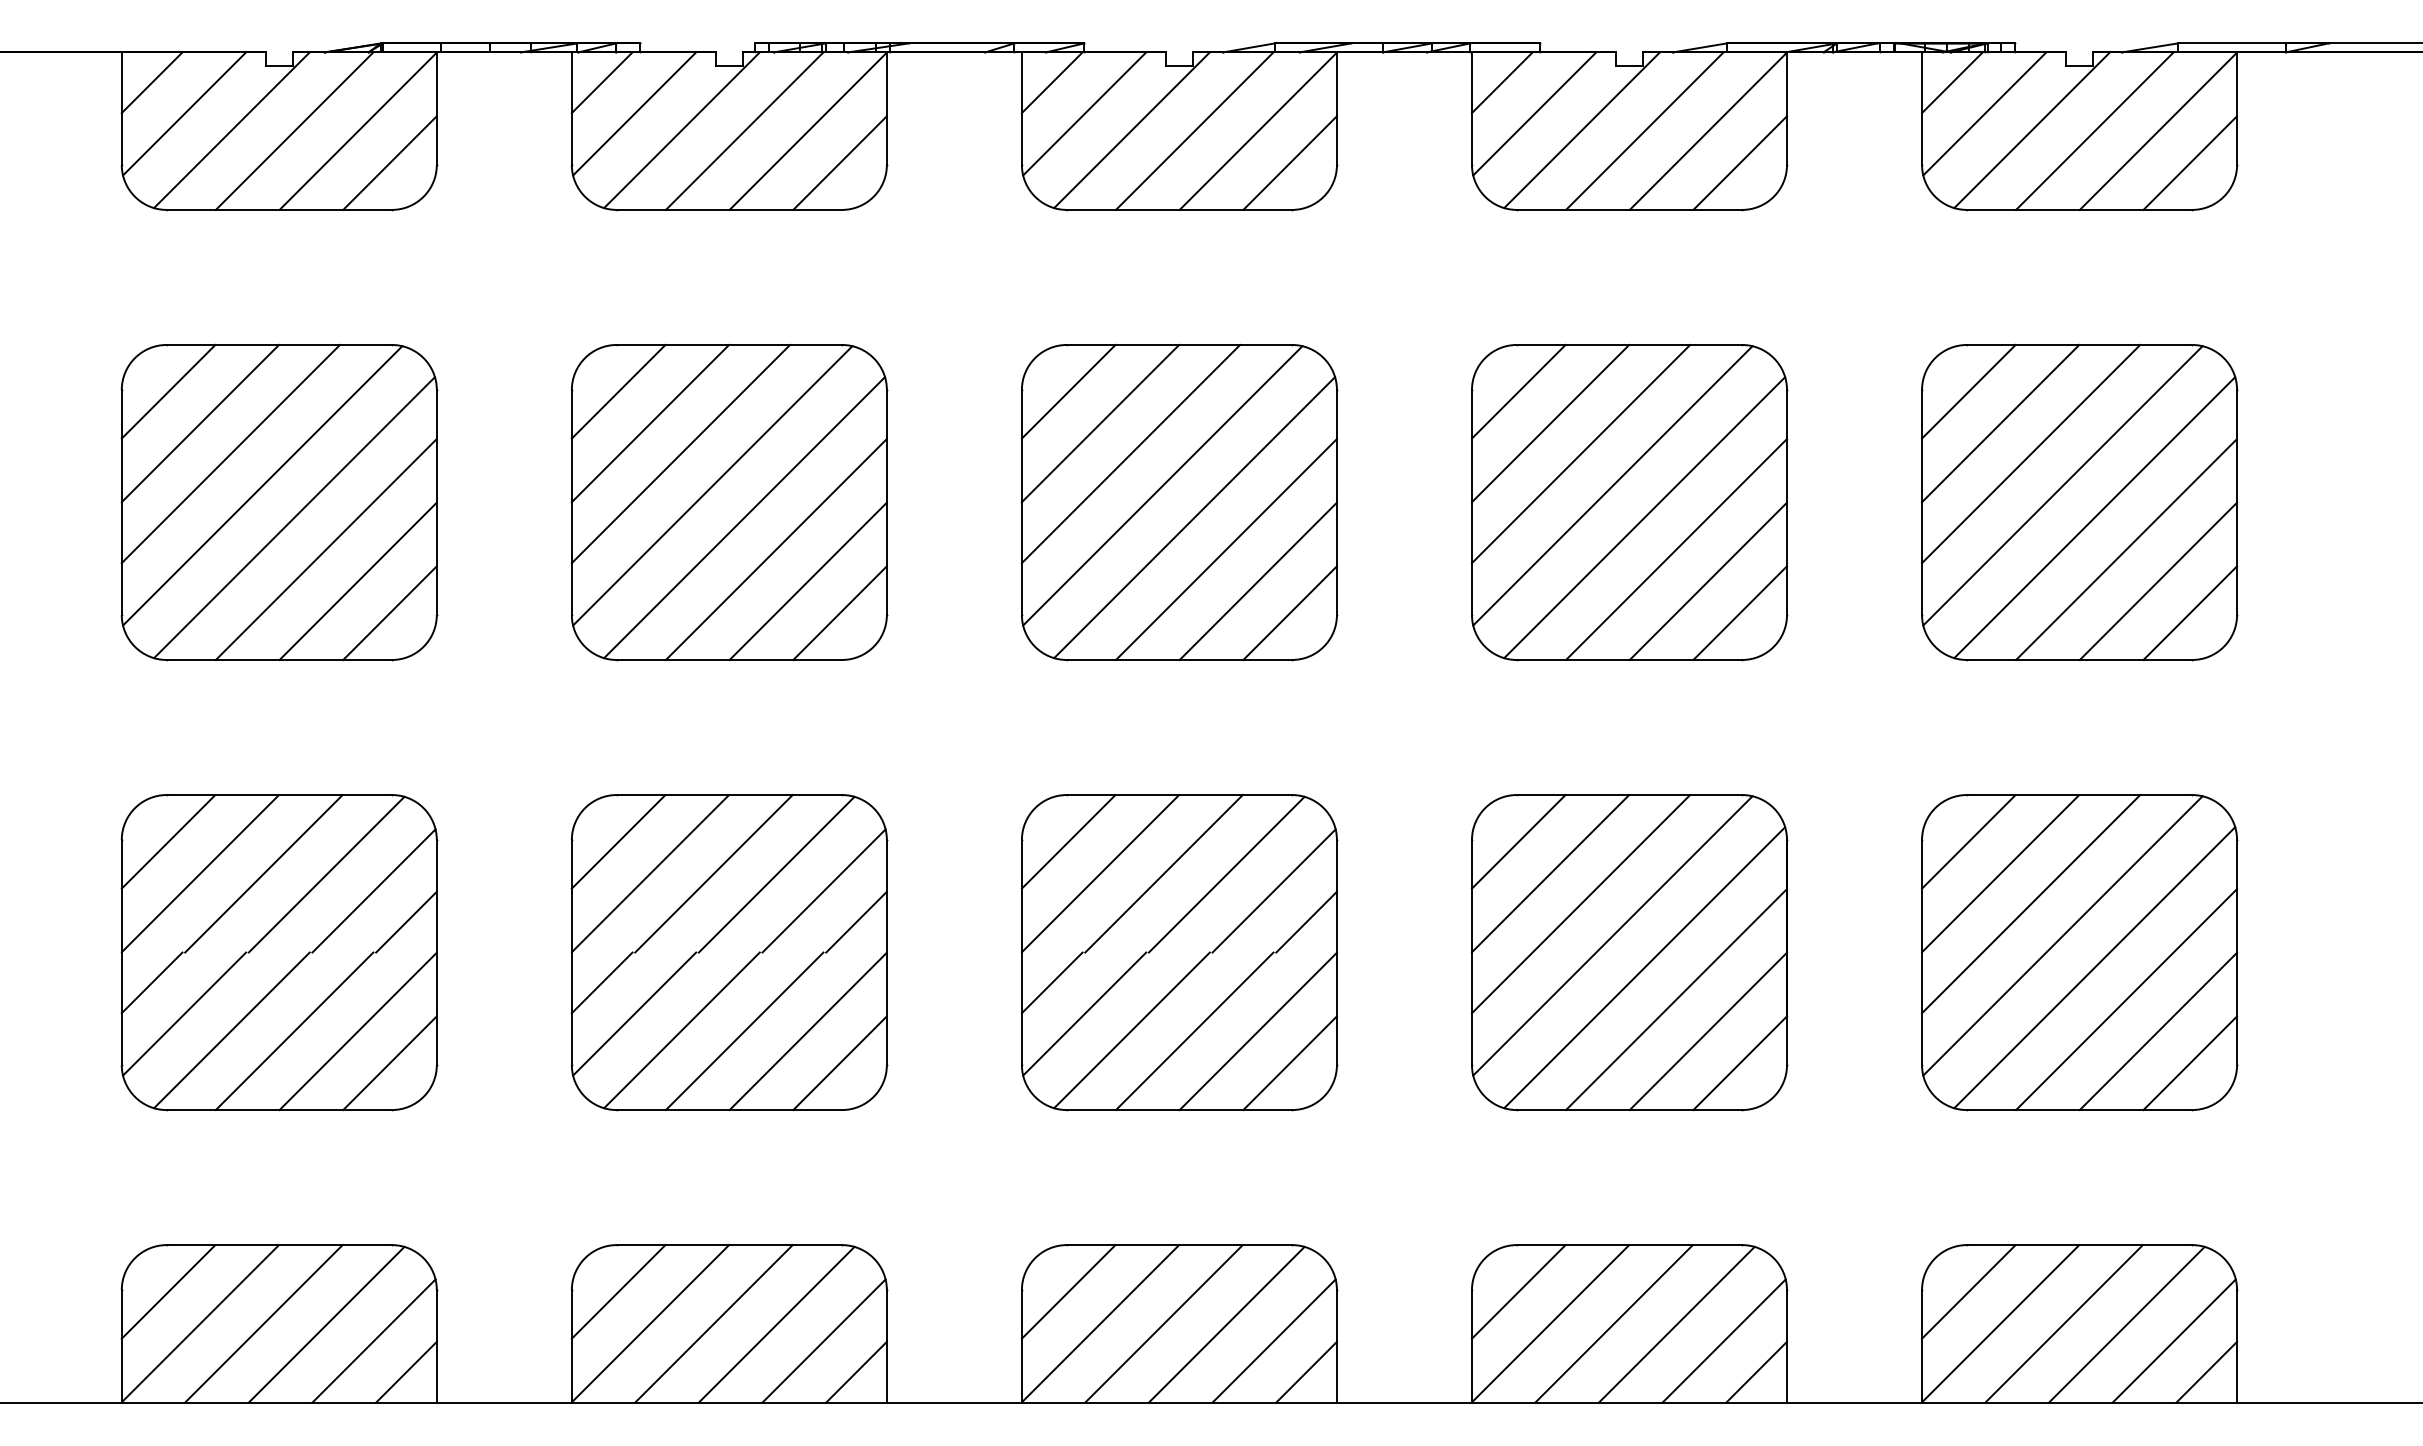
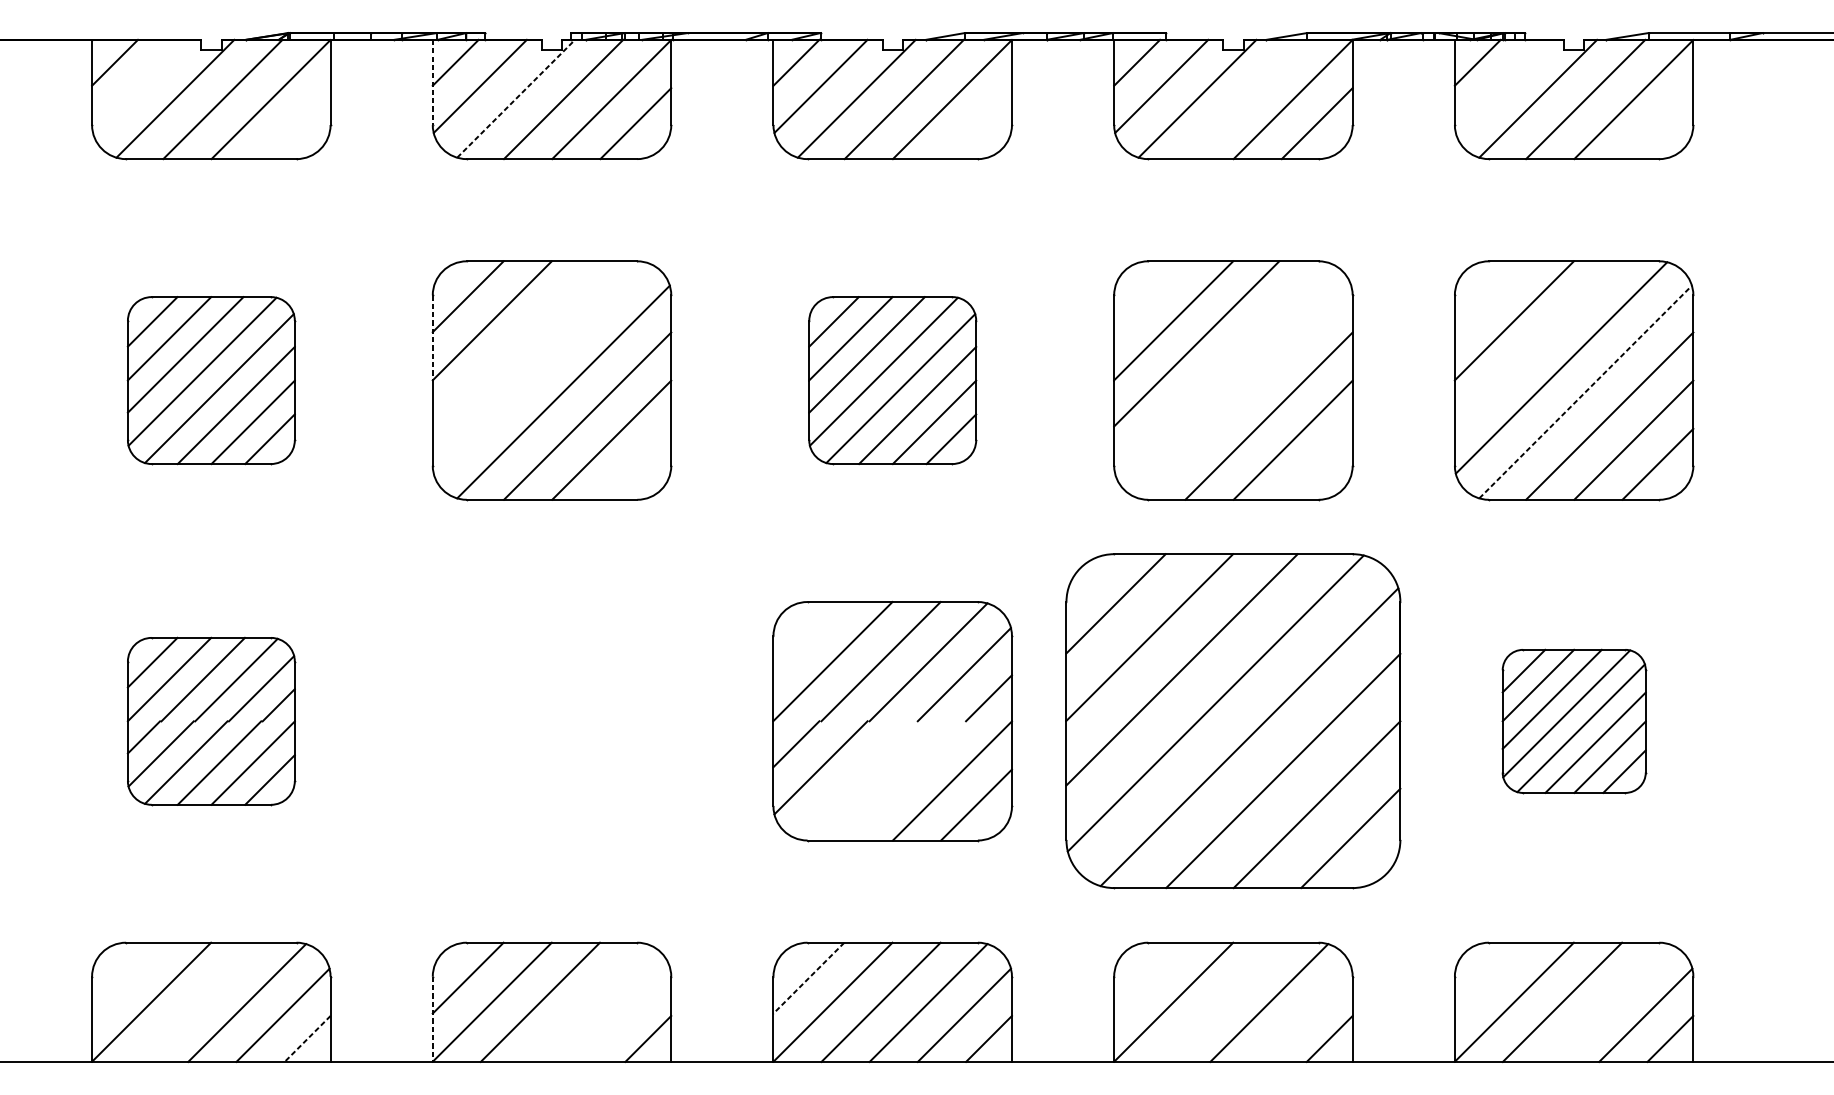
line: (571, 109) -> (432, 83), solid -> dashed
line: (184, 113) -> (139, 86), removed
line: (1984, 113) -> (1502, 86), removed
line: (682, 129) -> (516, 98), solid -> dashed
line: (1644, 130) -> (1244, 98), removed
line: (389, 162) -> (294, 123), removed
line: (1289, 162) -> (976, 123), removed
line: (2190, 162) -> (1658, 123), removed
line: (1518, 391) -> (1149, 296), removed
line: (1968, 391) -> (1490, 296), removed
line: (571, 446) -> (432, 338), solid -> dashed
line: (680, 453) -> (515, 343), removed
line: (2031, 453) -> (1537, 343), removed
line: (712, 485) -> (539, 367), removed
line: (1612, 485) -> (1220, 367), removed
part: (279, 502) -> (211, 380), size x0.7
part: (1179, 502) -> (892, 380), size x0.7
line: (1644, 517) -> (1244, 391), removed
line: (2094, 517) -> (1585, 391), solid -> dashed
line: (839, 613) -> (635, 464), removed
line: (1740, 613) -> (1317, 464), removed
line: (1068, 841) -> (808, 637), removed
part: (279, 952) -> (211, 721), size x0.7
part: (729, 952) -> (552, 721), removed
part: (1629, 952) -> (1233, 721), size x1.4
part: (2079, 952) -> (1574, 721), size x0.6
line: (1131, 1030) -> (856, 780), removed
line: (1194, 1031) -> (904, 781), removed
line: (168, 1291) -> (127, 977), removed
line: (1518, 1291) -> (1149, 977), removed
line: (1968, 1291) -> (1490, 977), removed
line: (1068, 1292) -> (808, 978), solid -> dashed
line: (263, 1323) -> (199, 1002), removed
line: (1613, 1323) -> (1221, 1002), removed
line: (776, 1324) -> (587, 1002), removed
line: (2126, 1324) -> (1609, 1002), removed
line: (823, 1340) -> (623, 1014), removed
line: (1723, 1340) -> (1304, 1014), removed
line: (571, 1346) -> (432, 1019), solid -> dashed
line: (406, 1372) -> (307, 1039), solid -> dashed

